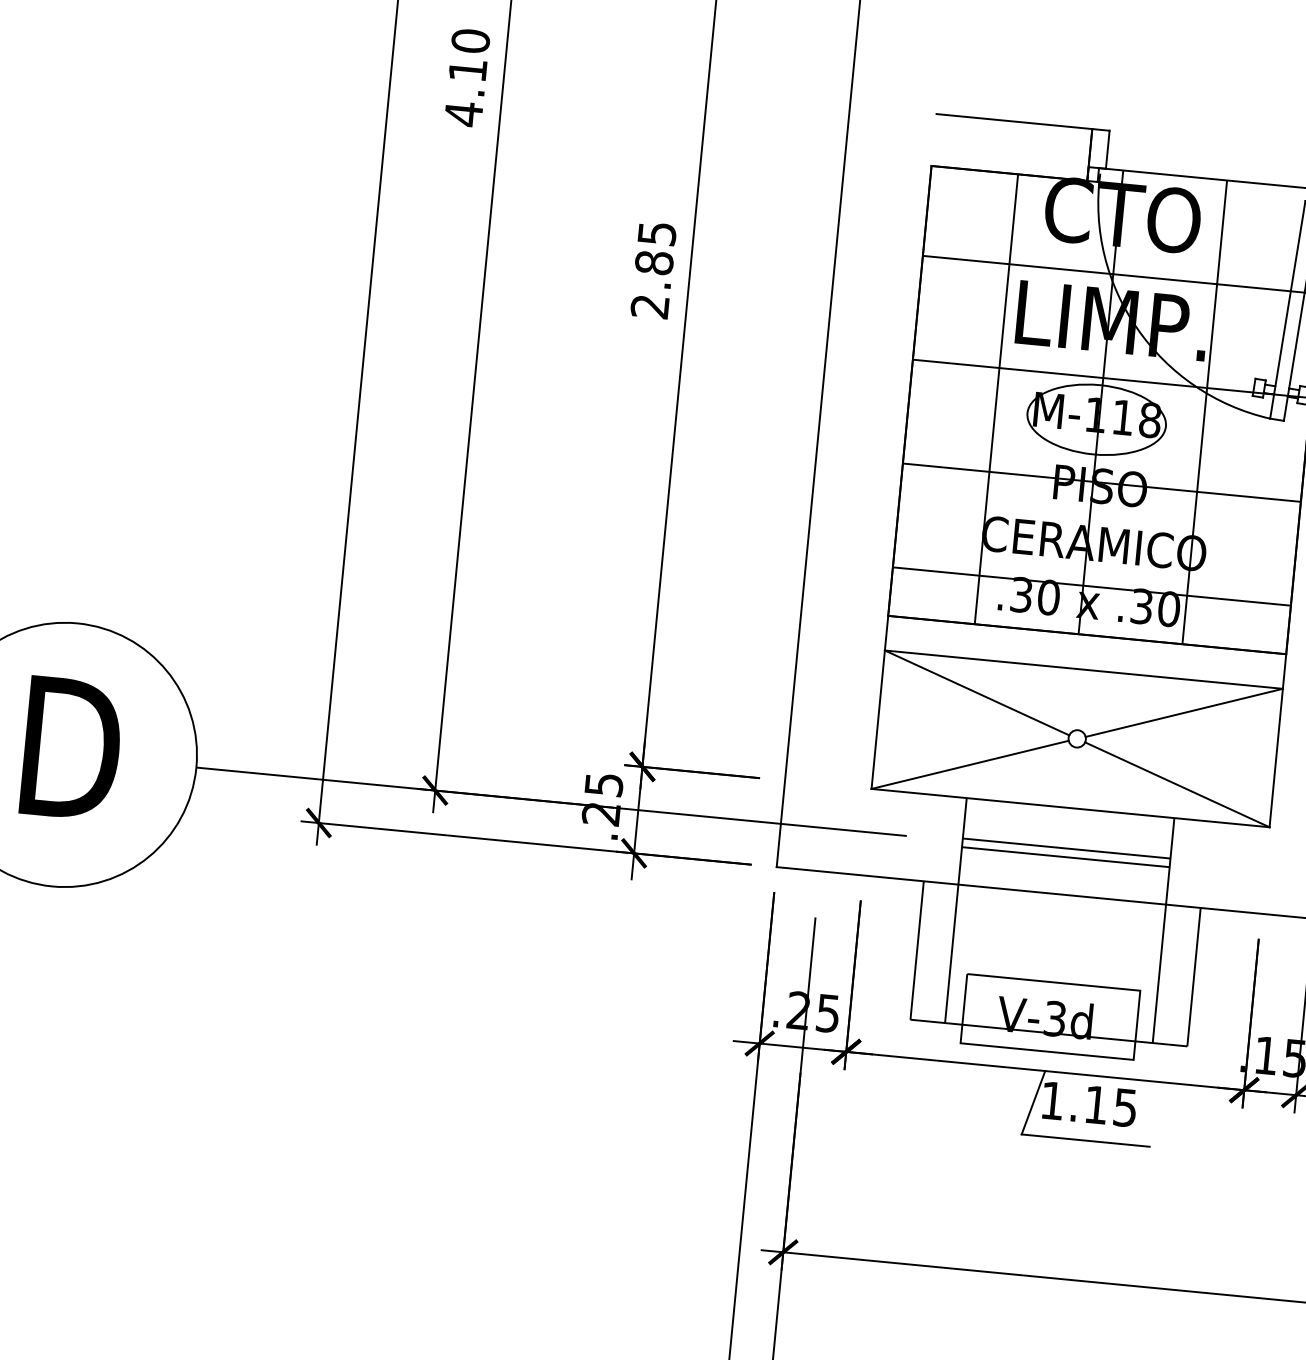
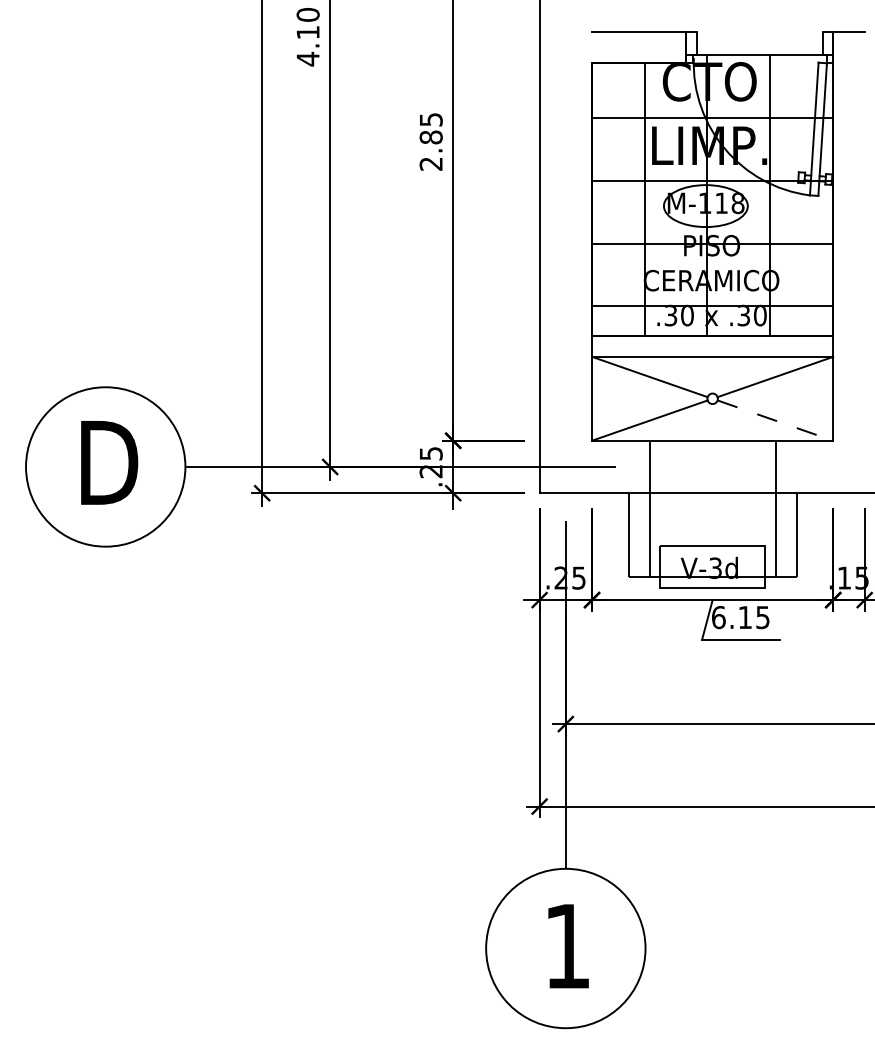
line: (1177, 784) -> (775, 420), solid -> dashed
line: (1066, 848) -> (712, 465), removed
line: (1065, 857) -> (712, 470), removed
text: (1052, 1100) -> (718, 617), 1.15 -> 6.15

